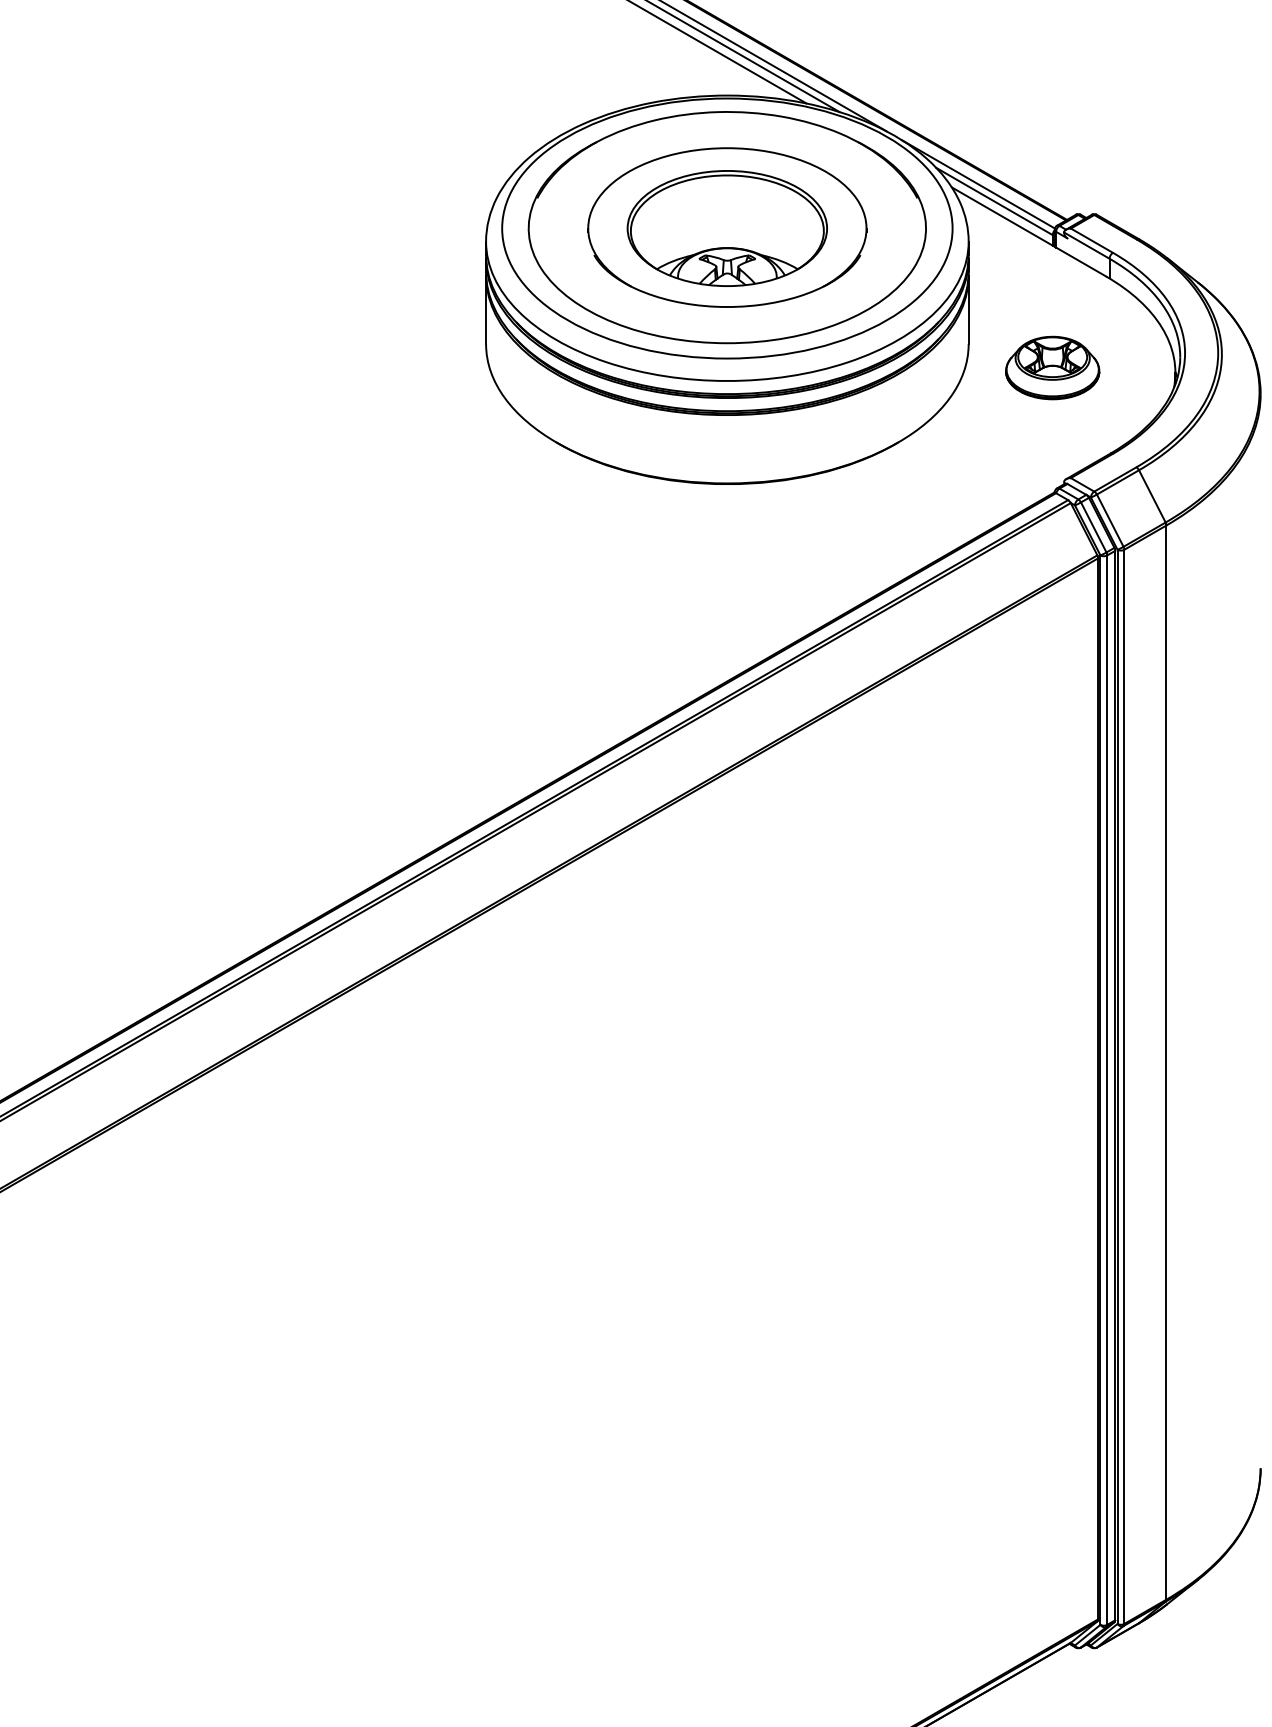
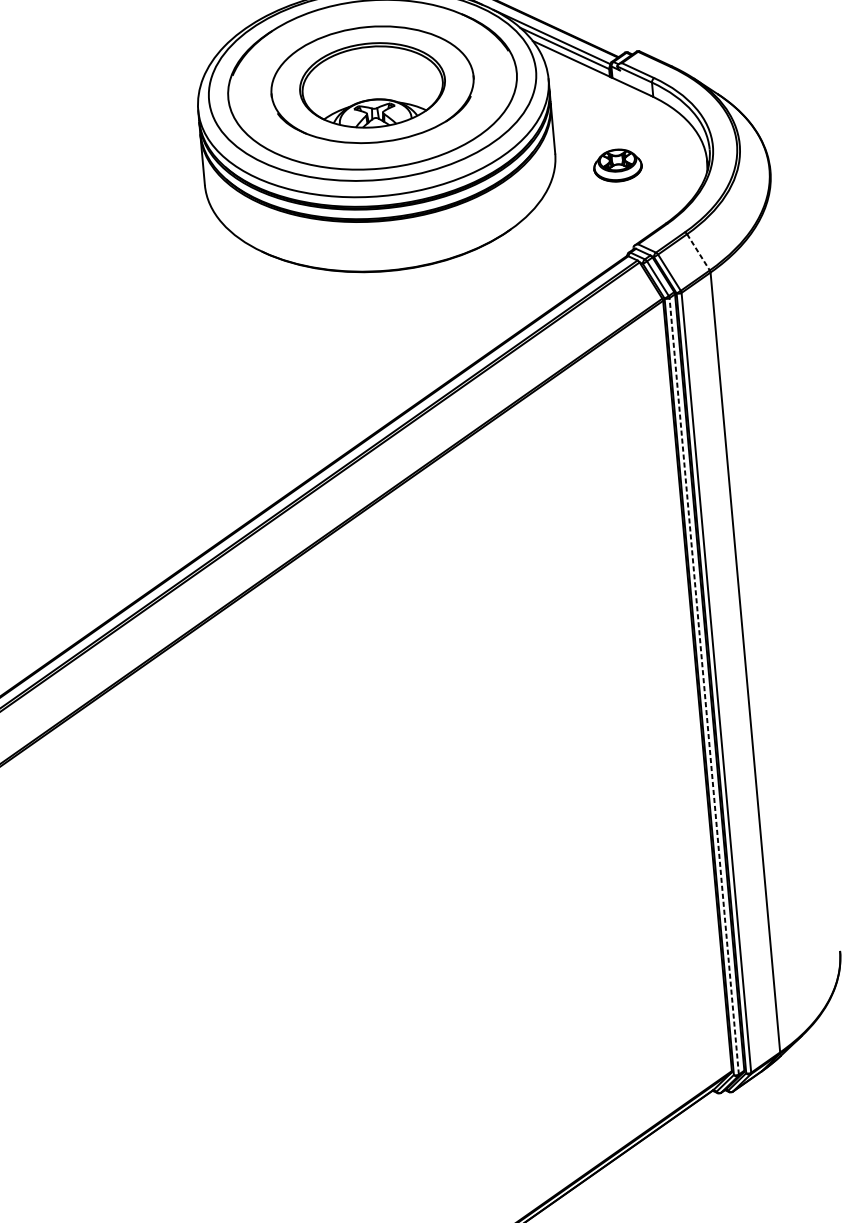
part: (1052, 367) -> (617, 165), size x0.7
line: (1152, 496) -> (698, 252), solid -> dashed
line: (1107, 1090) -> (704, 686), solid -> dashed

